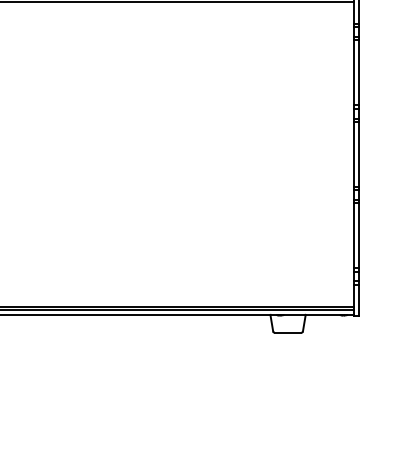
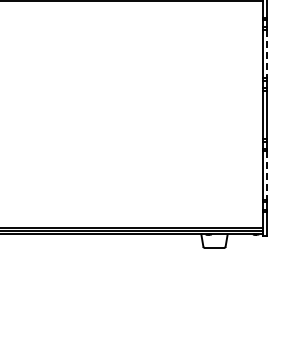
line: (359, 73) -> (267, 54), solid -> dashed
line: (359, 237) -> (267, 176), solid -> dashed

